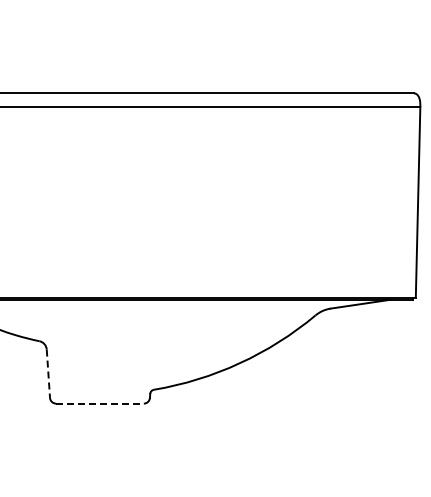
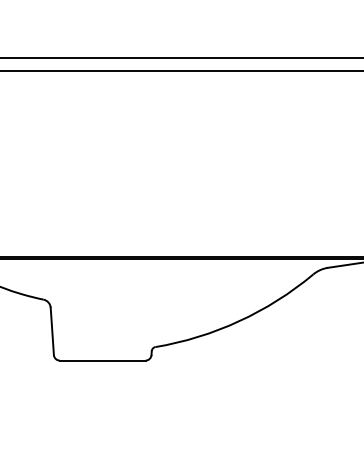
line: (48, 374) -> (52, 332), dashed -> solid
line: (99, 403) -> (102, 360), dashed -> solid

